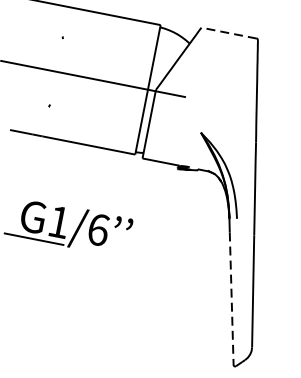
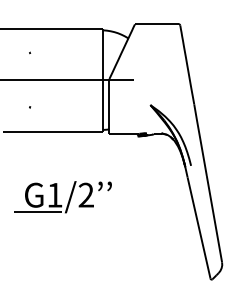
line: (228, 33) -> (156, 24), dashed -> solid
text: (98, 228) -> (86, 194), G1/6 -> G1/2
line: (232, 299) -> (199, 228), dashed -> solid

